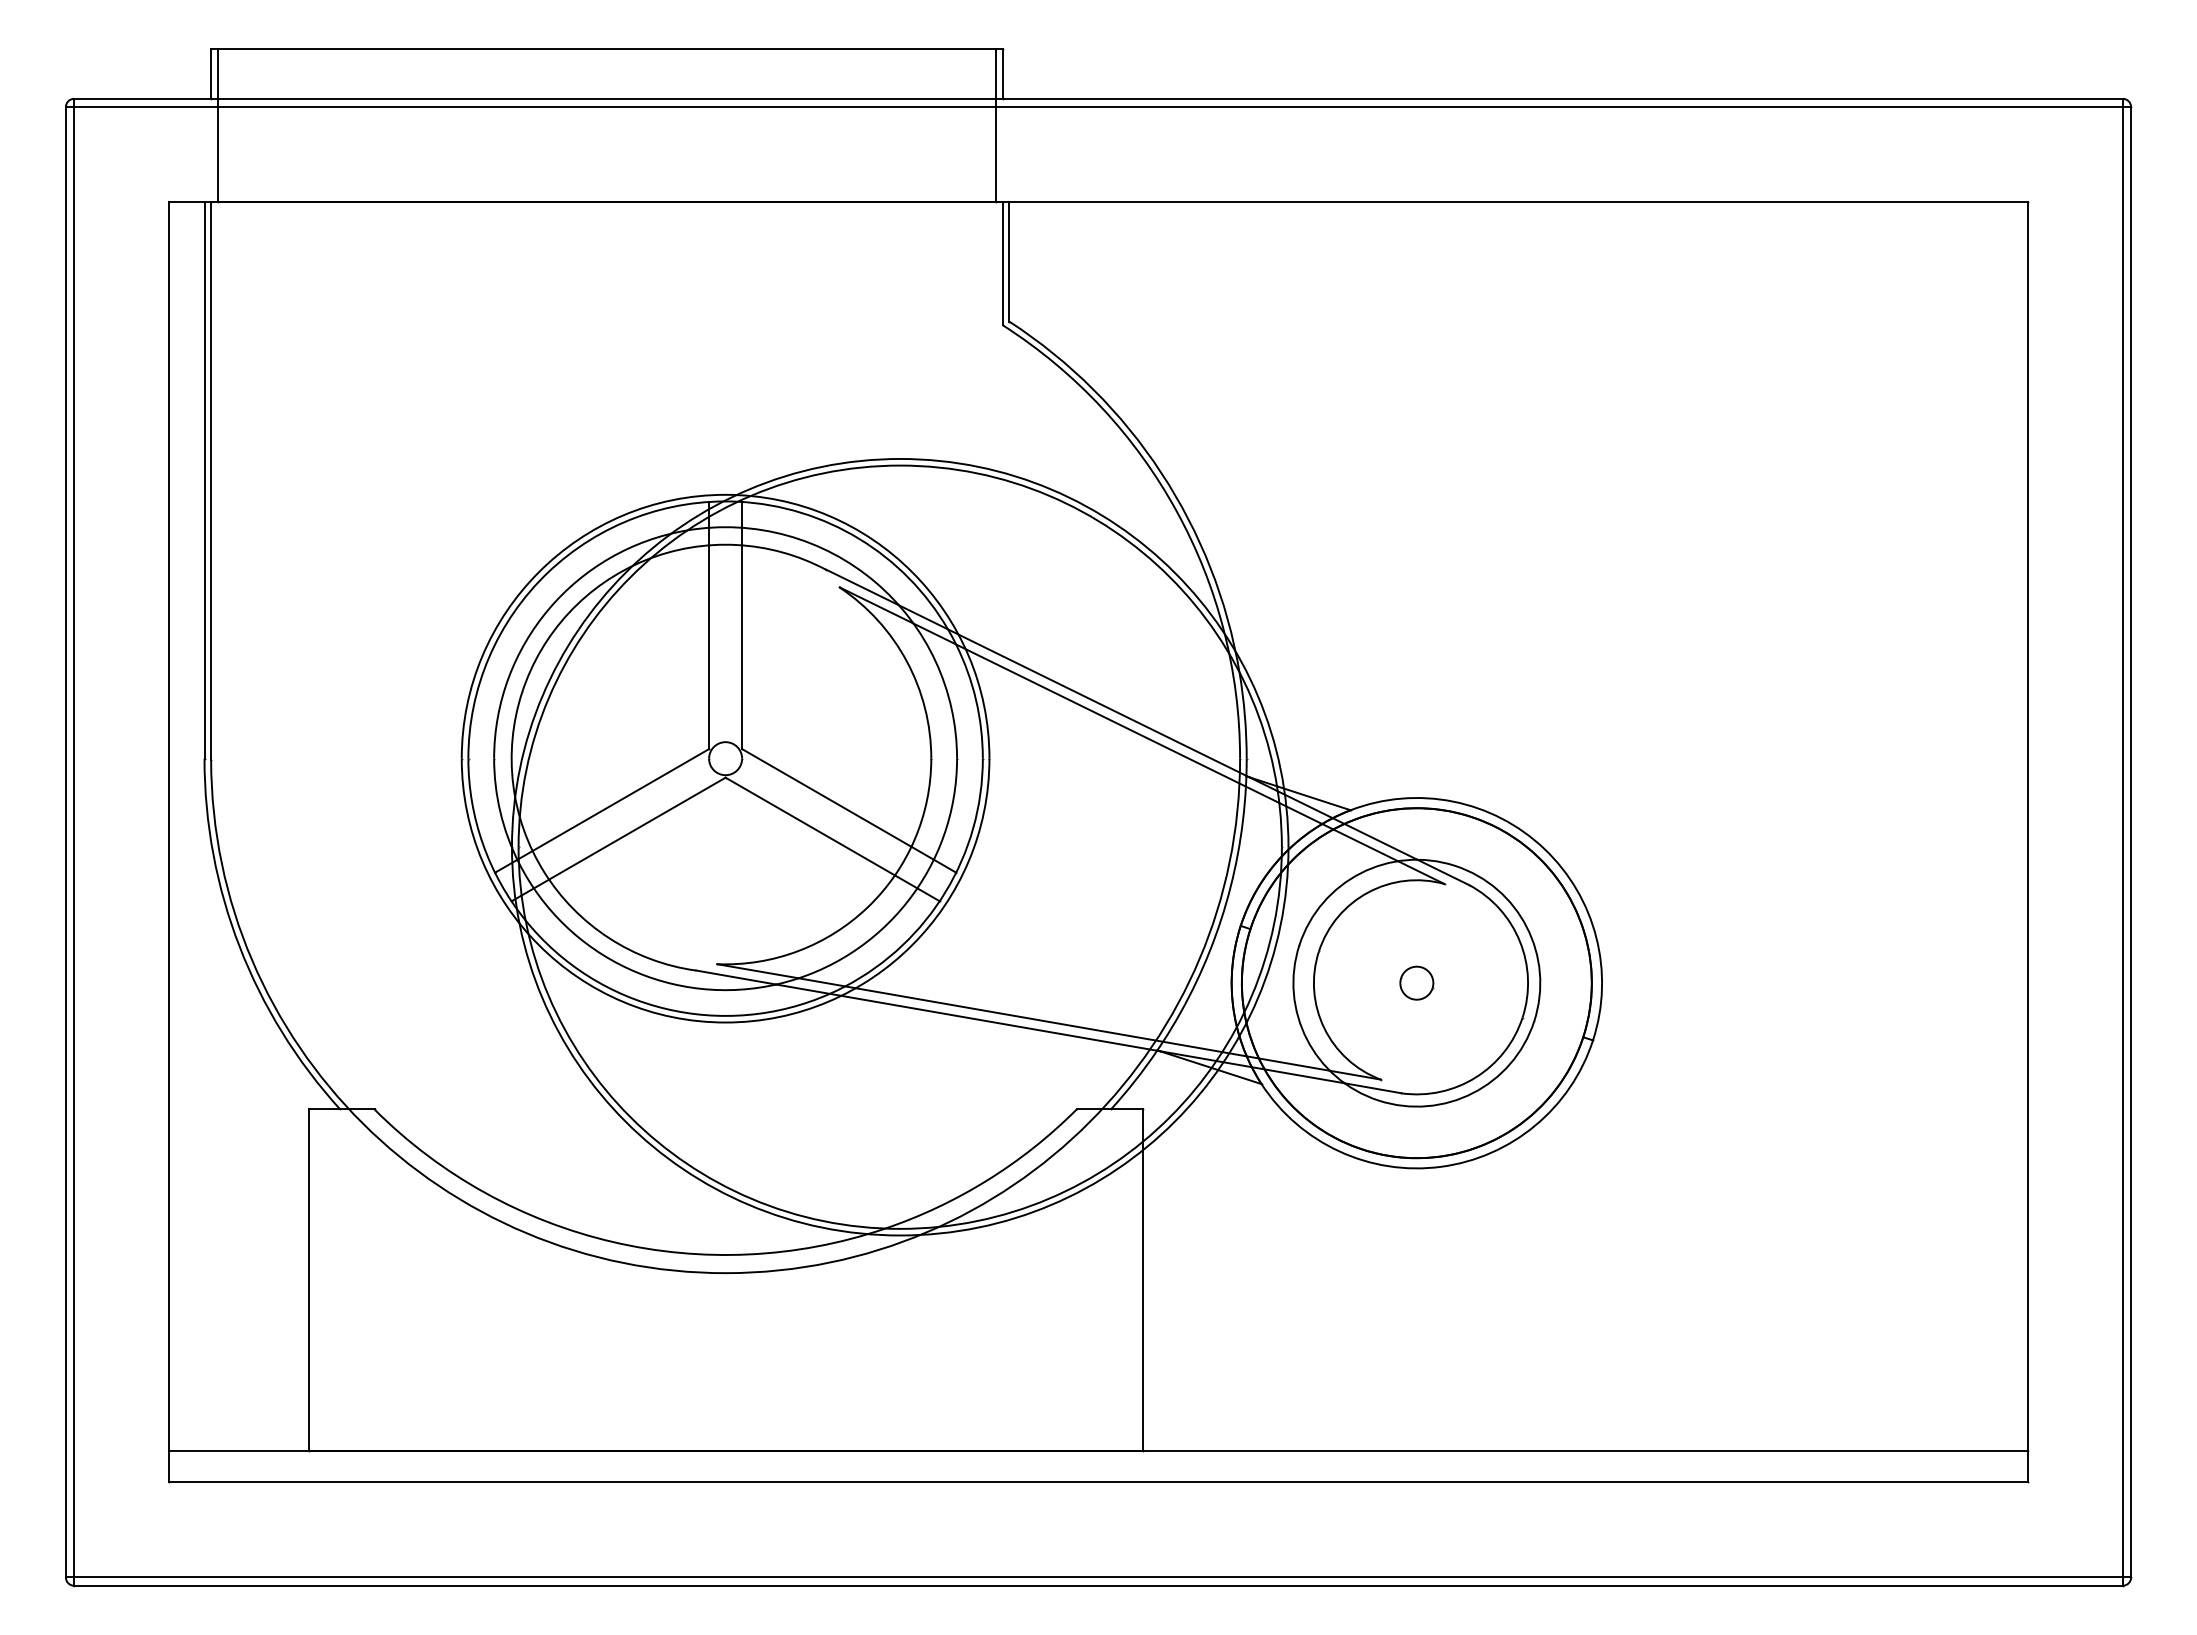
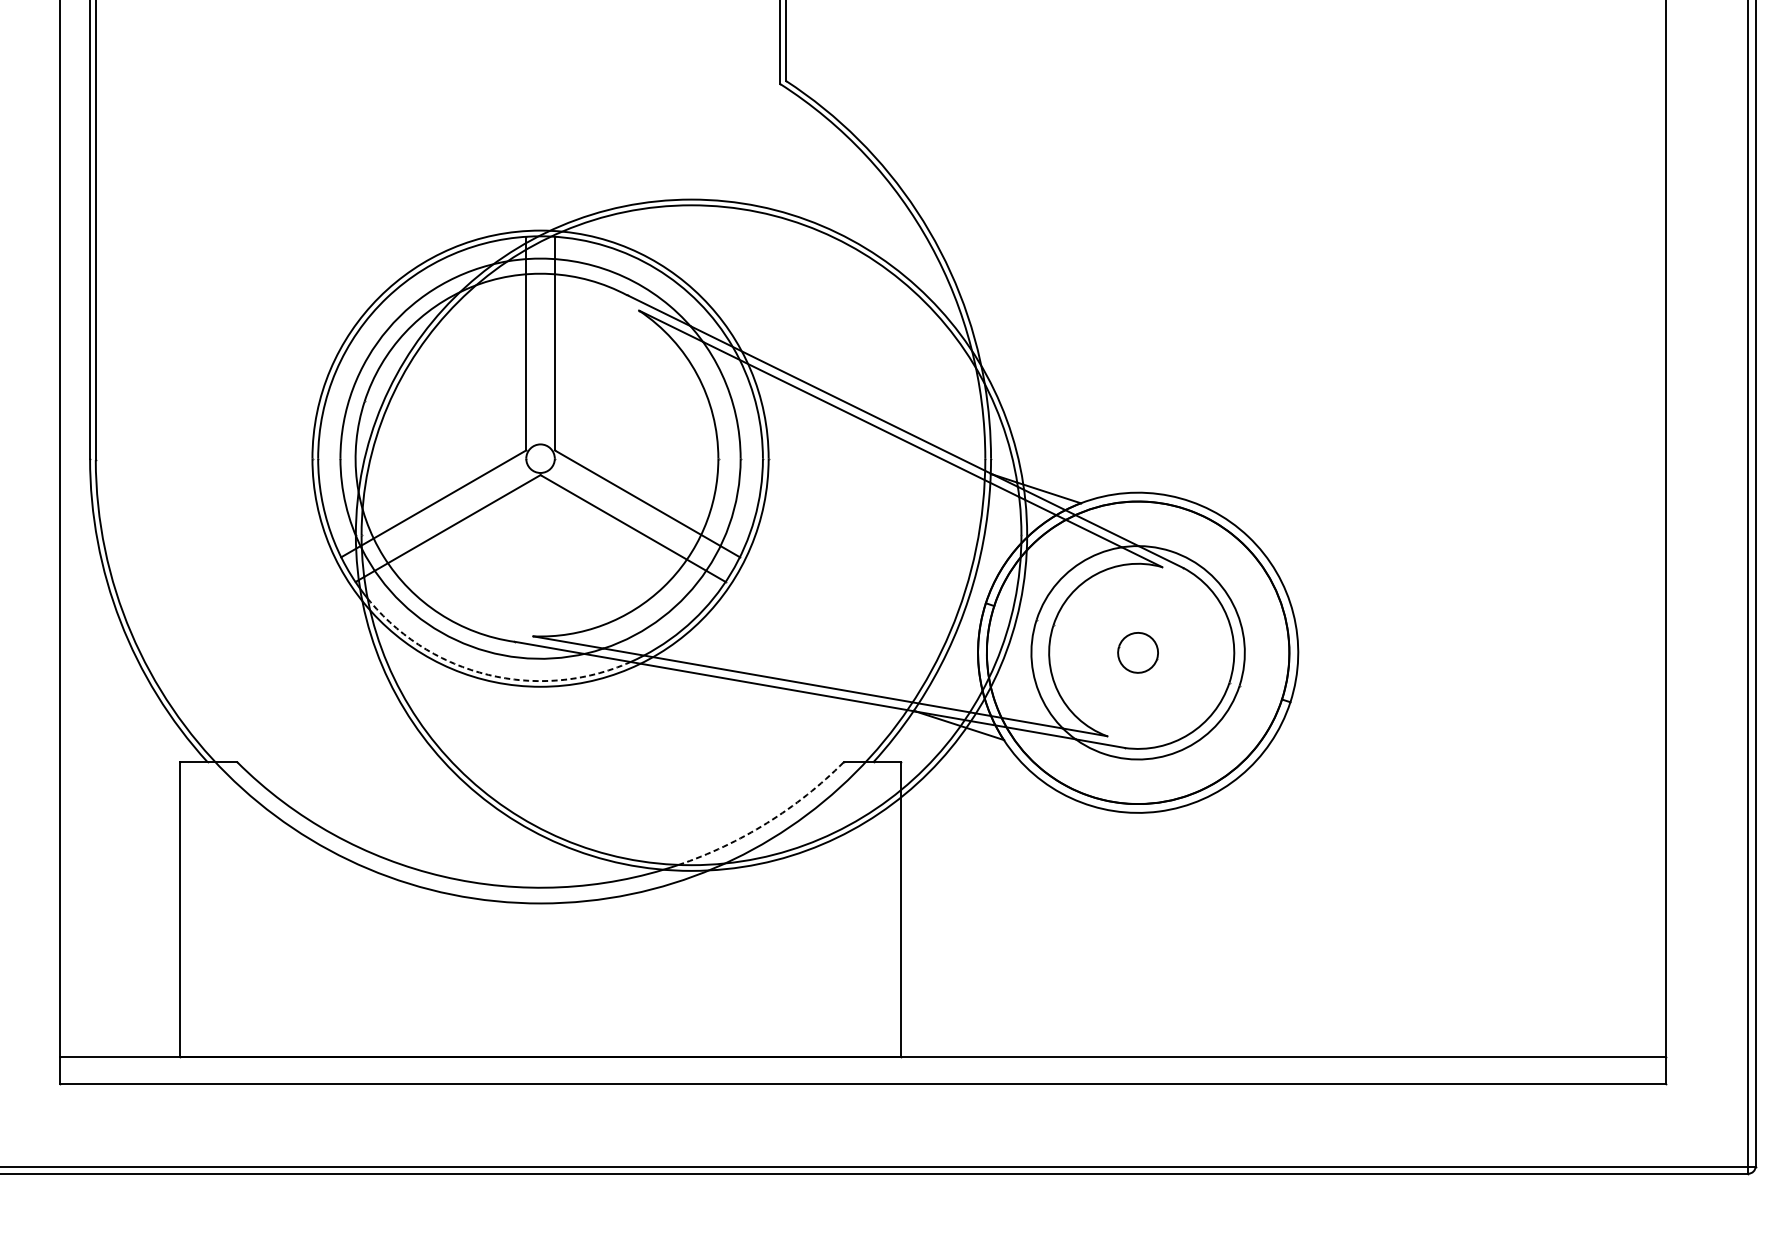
part: (1416, 982) -> (1137, 652), size x1.4
arc: (665, 1008) -> (488, 674), solid -> dashed
arc: (987, 1180) -> (766, 823), solid -> dashed

